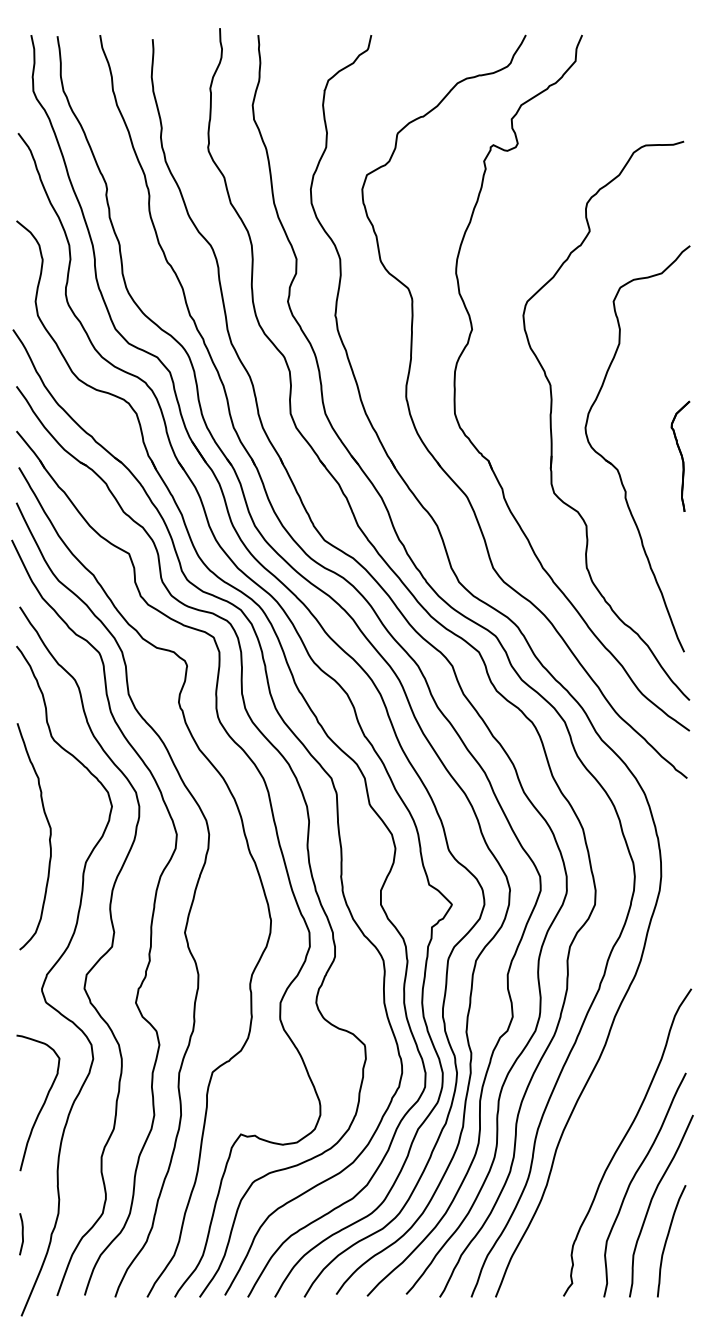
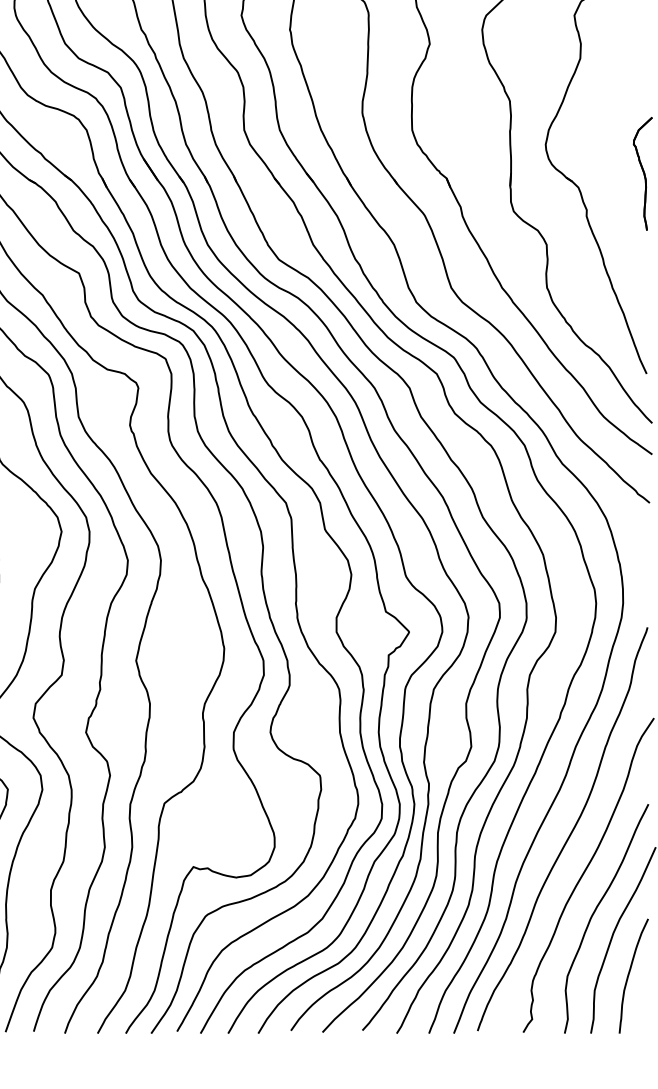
curve: (608, 1102) -> (569, 834), added

